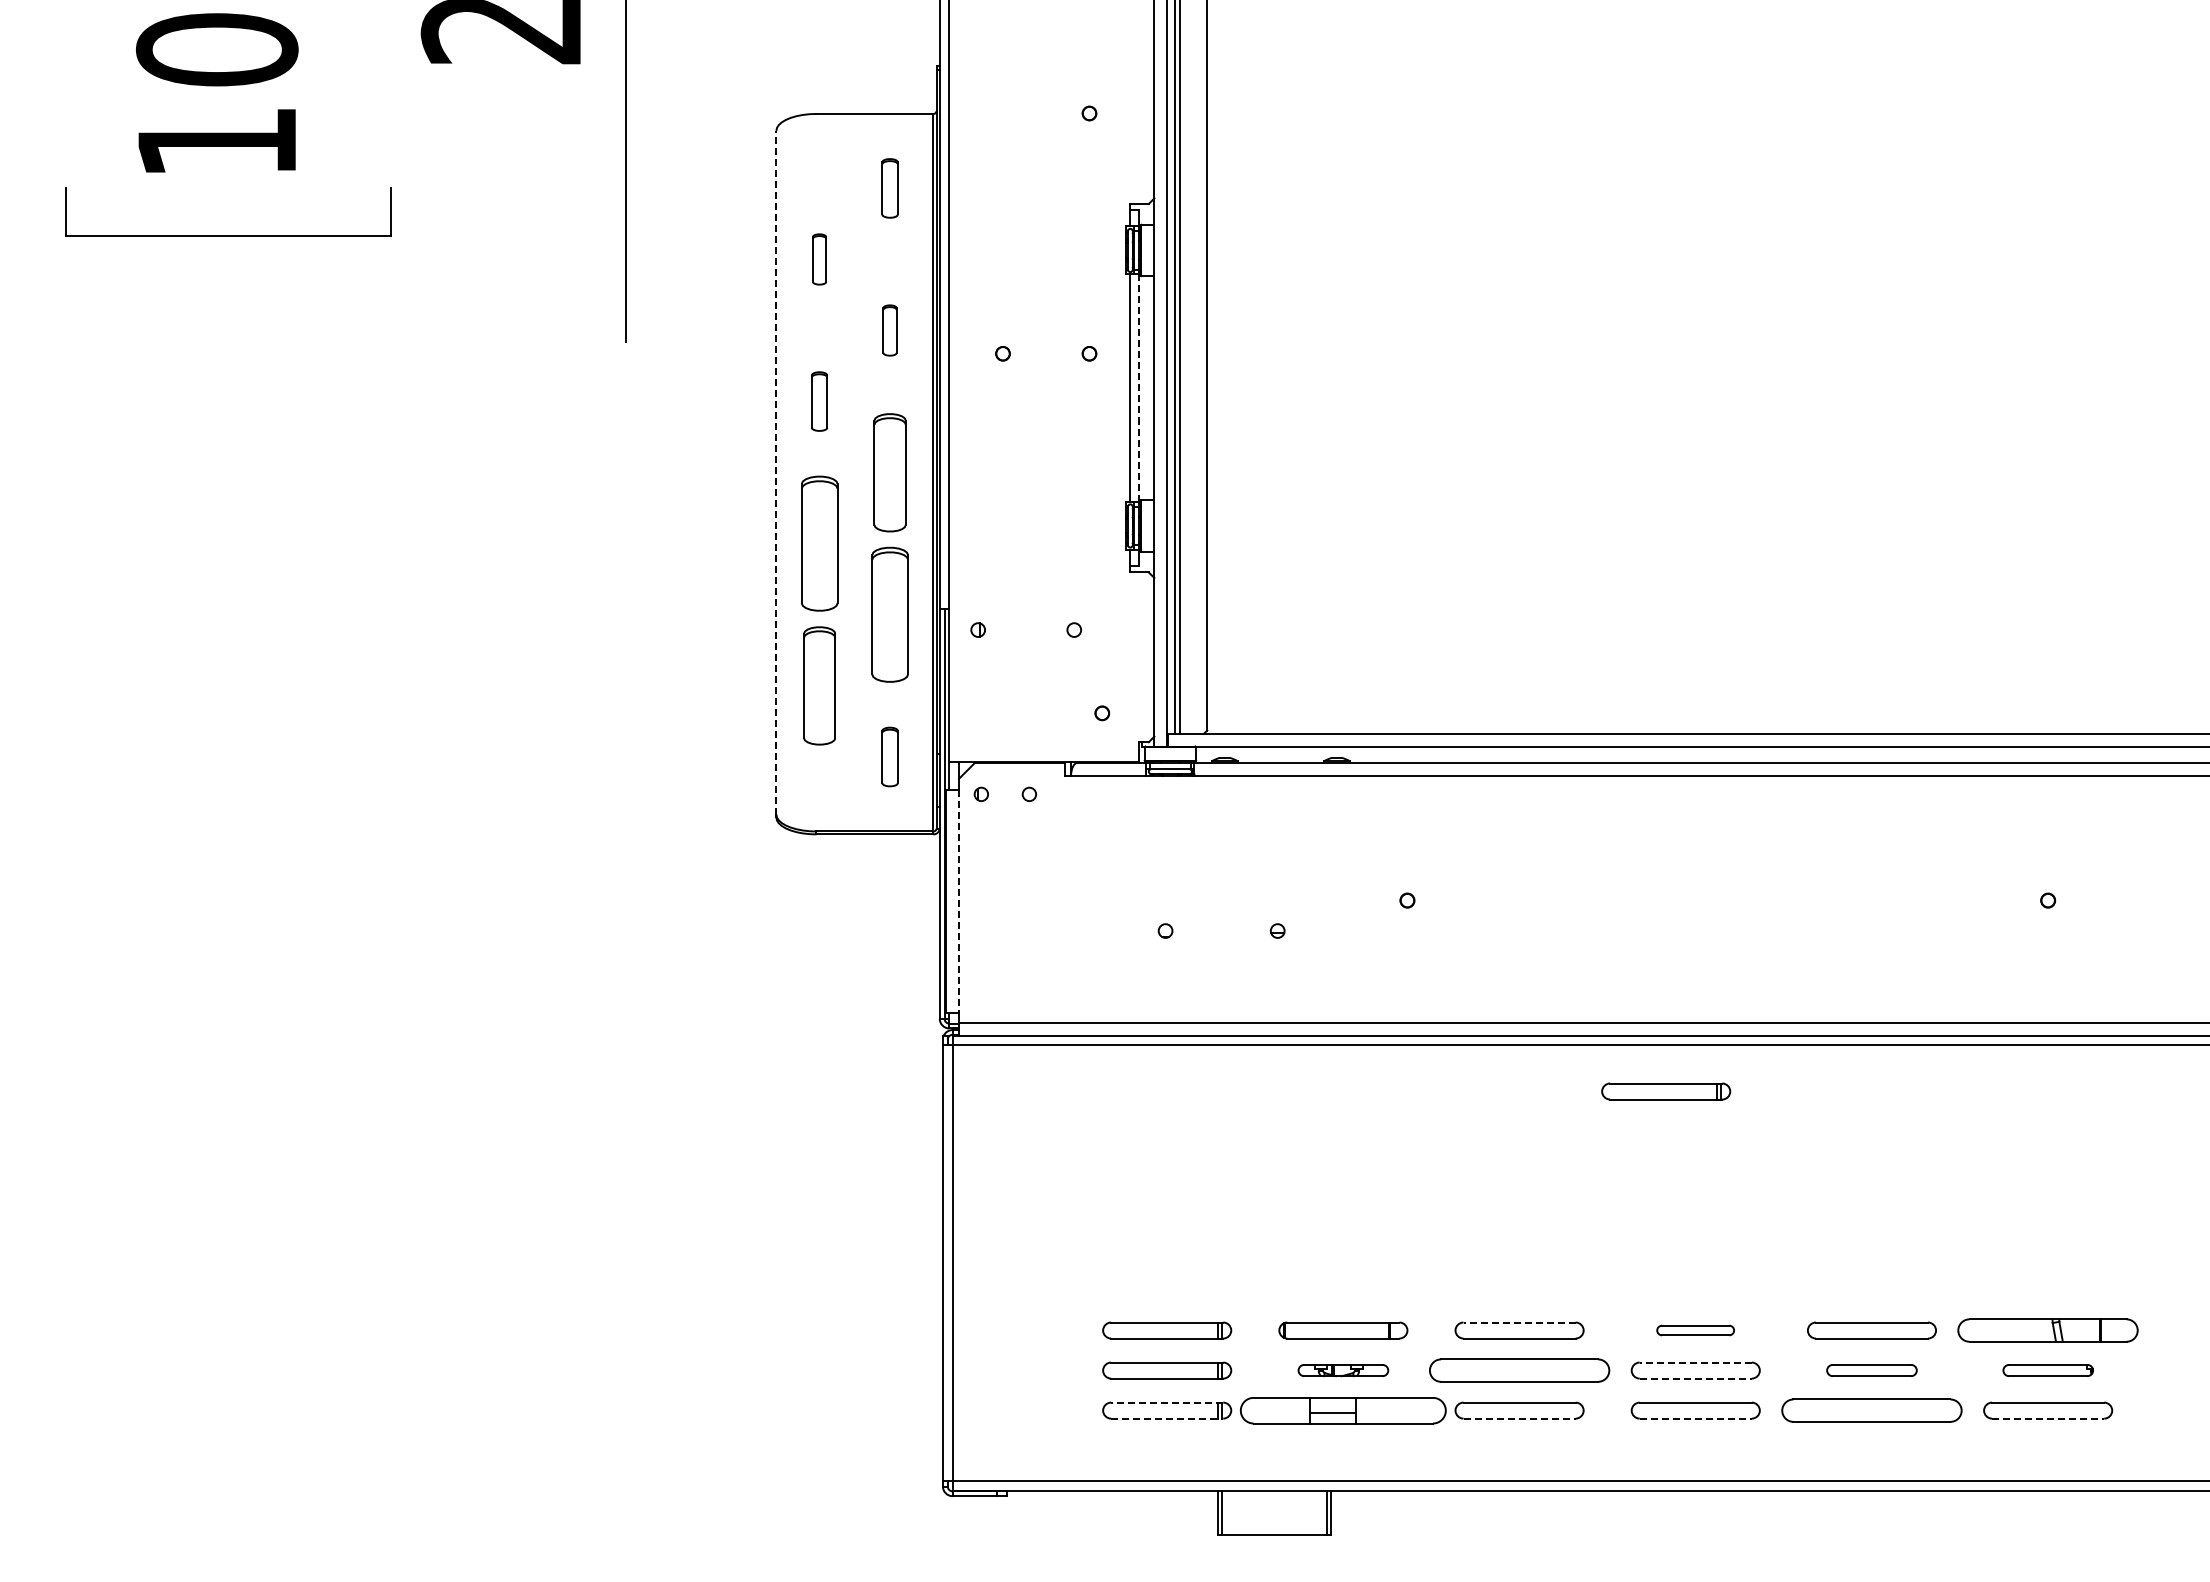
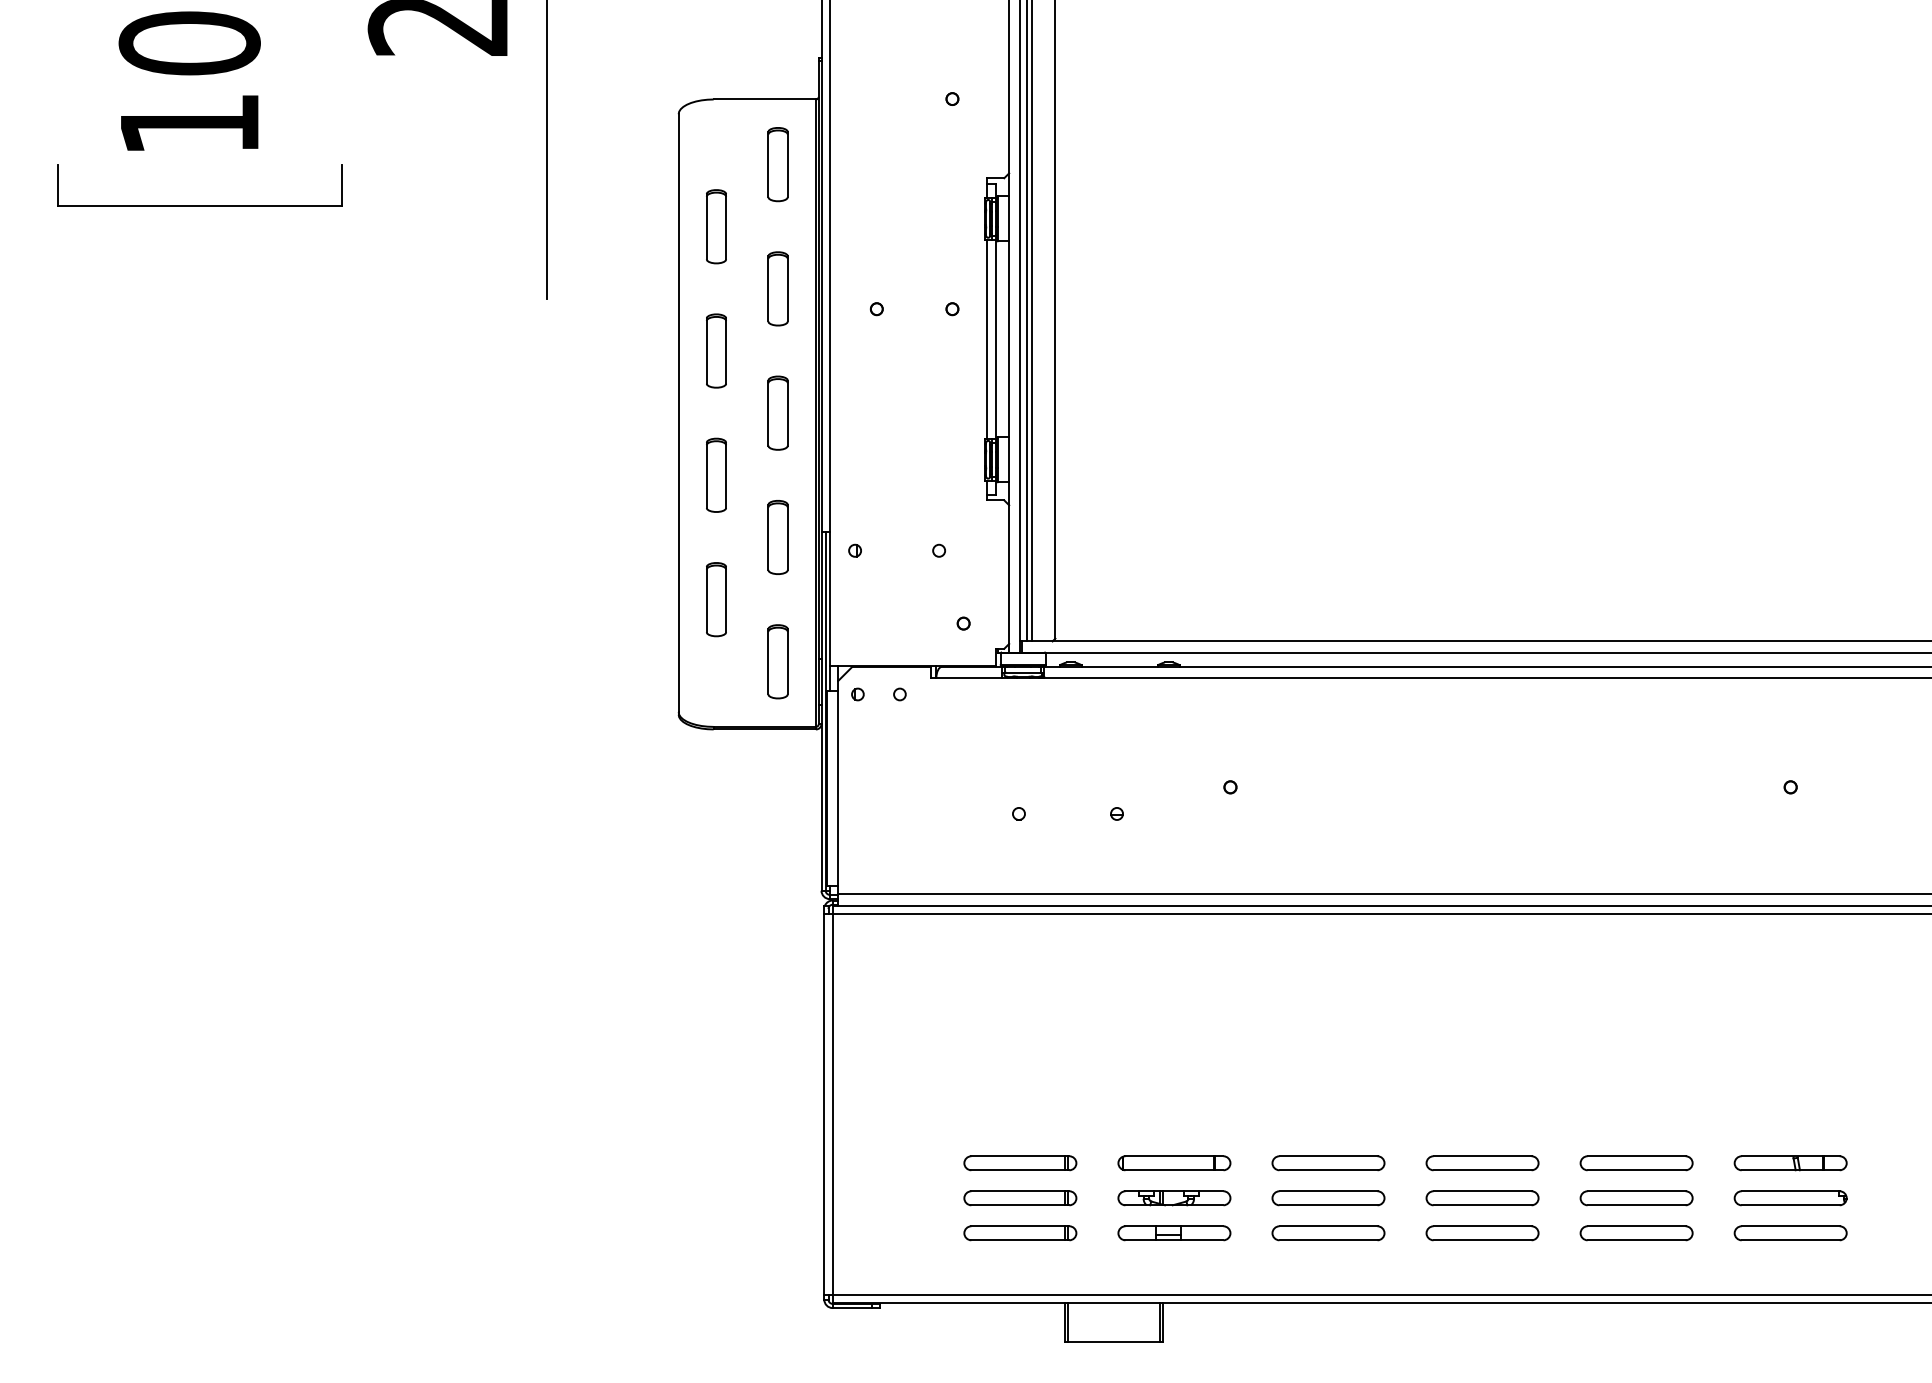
part: (889, 188) -> (777, 164), size x1.43
part: (819, 259) -> (716, 226), size x1.67
part: (889, 330) -> (777, 288), size x1.67
line: (1139, 388) -> (996, 339), dashed -> solid
part: (819, 401) -> (716, 350), size x1.43
line: (776, 472) -> (678, 413), dashed -> solid
part: (889, 472) -> (777, 413), size x0.71
part: (819, 543) -> (716, 475), size x0.62
part: (889, 614) -> (777, 537), size x0.62
part: (819, 685) -> (716, 599), size x0.71
part: (889, 756) -> (777, 661), size x1.43
line: (958, 901) -> (837, 788), dashed -> solid
part: (1666, 1091) -> (1456, 954), removed
line: (1519, 1322) -> (1328, 1156), dashed -> solid
part: (1695, 1330) -> (1482, 1163), size x1.67
part: (2048, 1330) -> (1790, 1163), size x0.71
line: (1695, 1362) -> (1482, 1191), dashed -> solid
part: (1343, 1370) -> (1174, 1198), size x1.43
part: (1519, 1370) -> (1328, 1198), size x0.71
part: (1871, 1370) -> (1636, 1198), size x1.43
part: (2048, 1370) -> (1790, 1198), size x1.43
line: (1696, 1378) -> (1483, 1205), dashed -> solid
line: (1166, 1402) -> (1019, 1226), dashed -> solid
part: (1343, 1410) -> (1174, 1233), size x0.62
part: (1871, 1410) -> (1636, 1233), size x0.71
line: (1167, 1418) -> (1020, 1240), dashed -> solid
line: (1520, 1418) -> (1329, 1240), dashed -> solid
line: (1696, 1418) -> (1483, 1240), dashed -> solid
line: (2048, 1418) -> (1790, 1240), dashed -> solid

